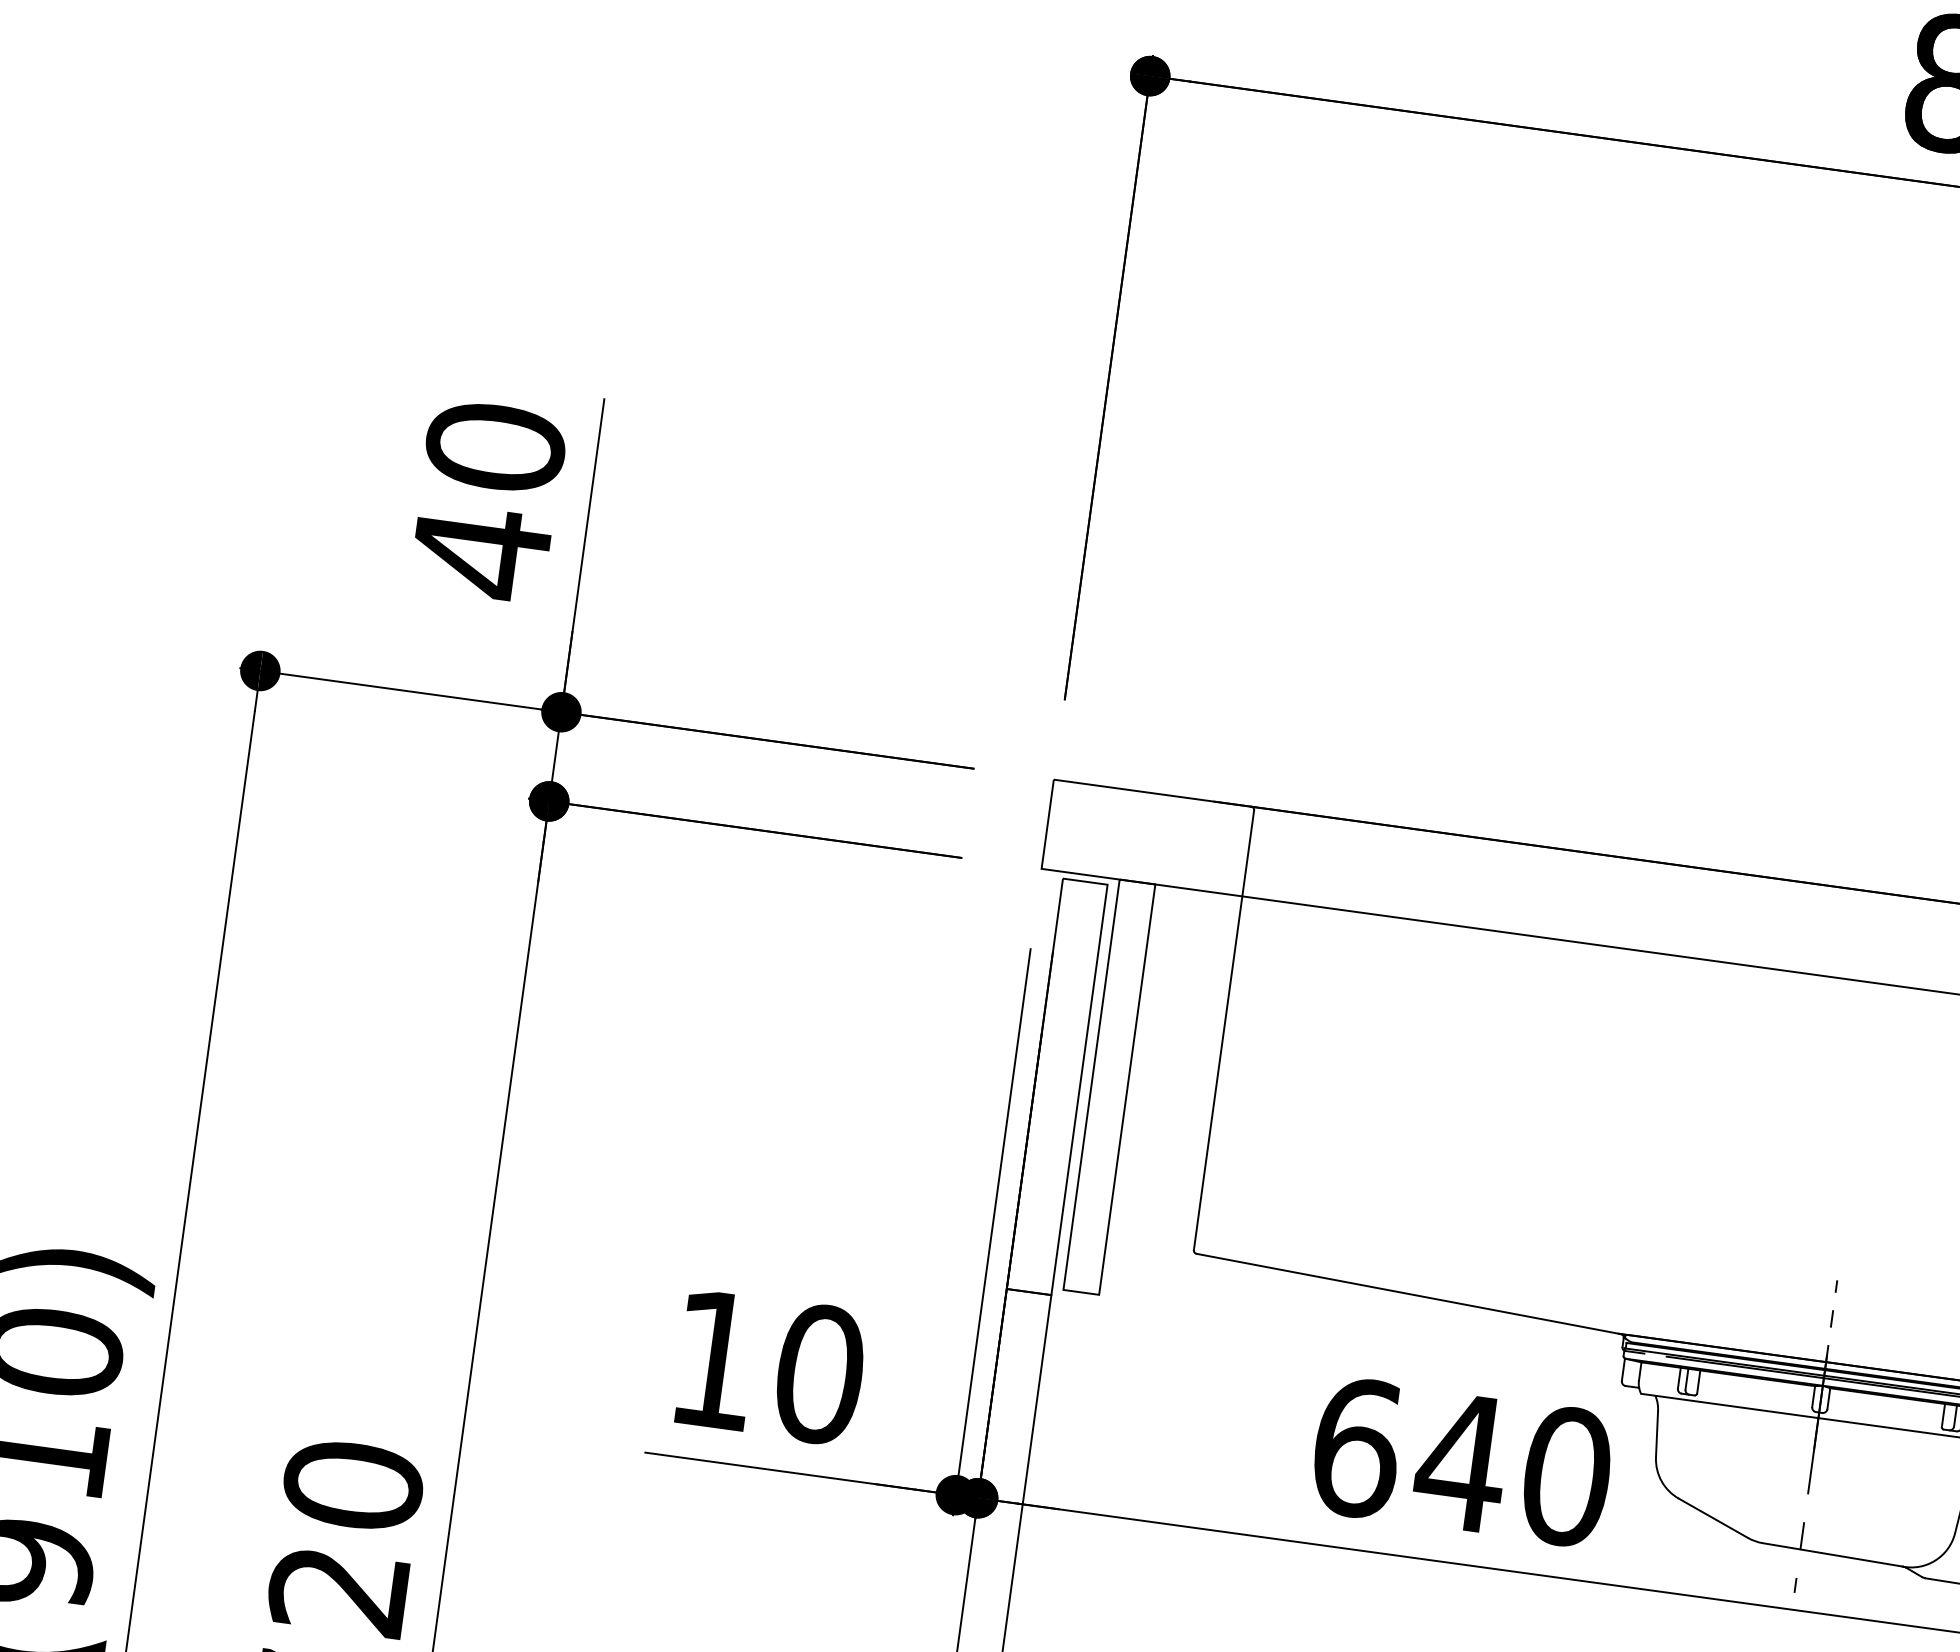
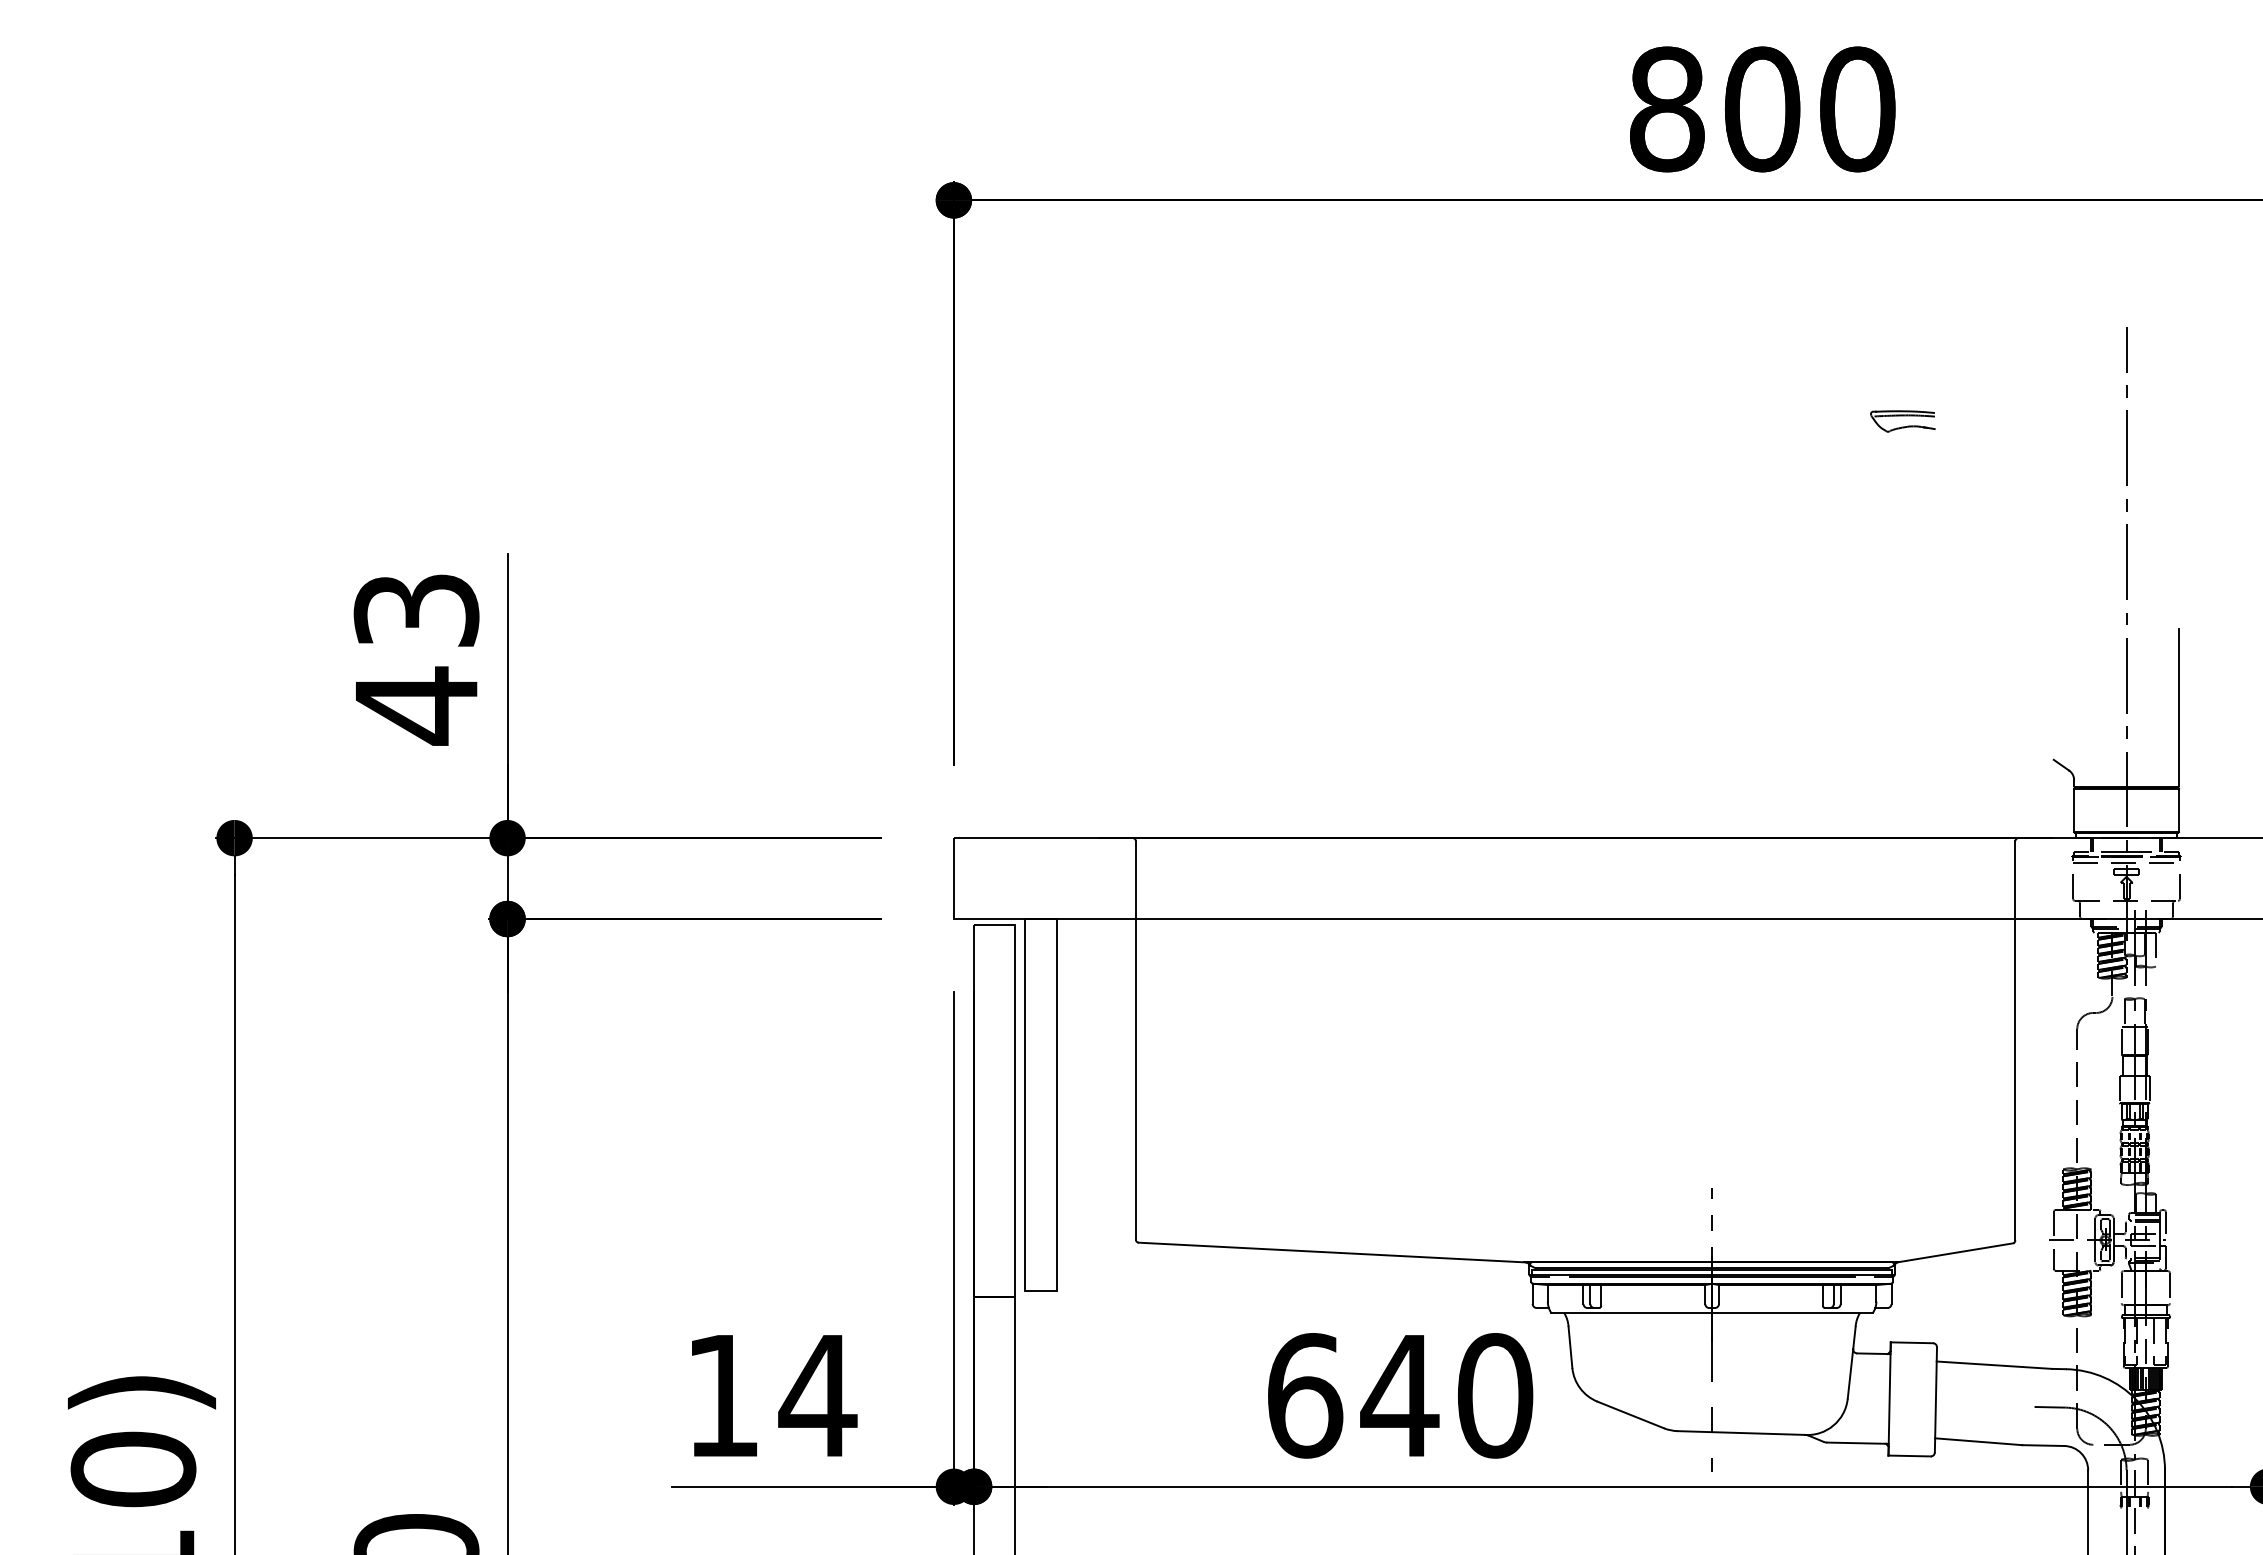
text: (495, 447) -> (416, 610), 40 -> 43
text: (819, 1373) -> (817, 1395), 10 -> 14

